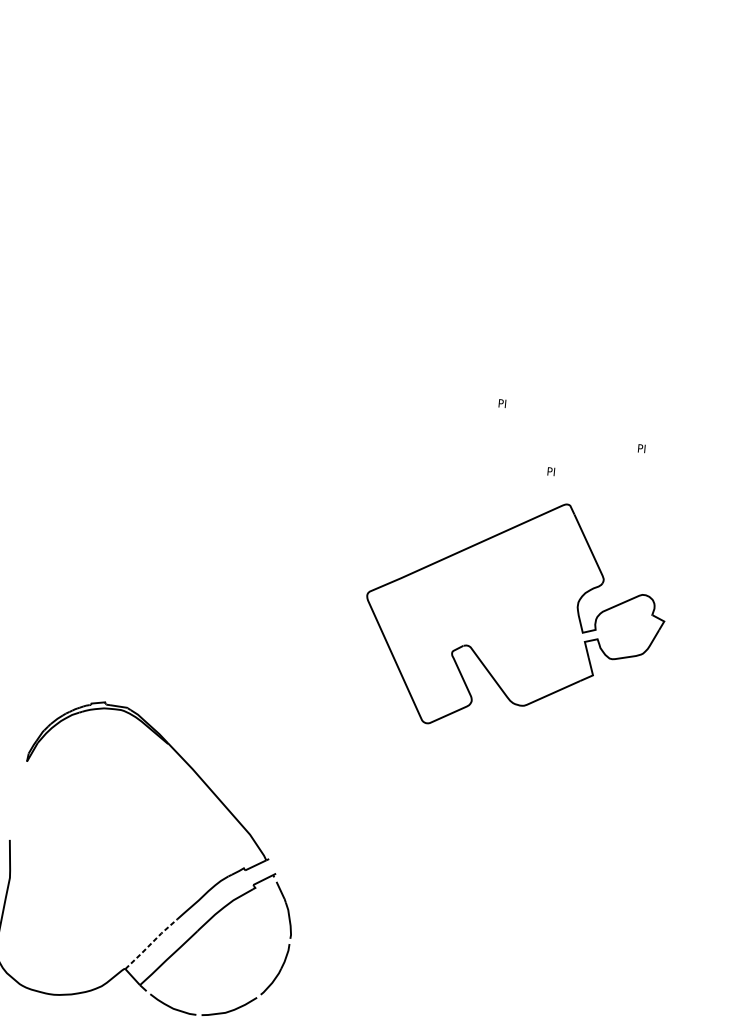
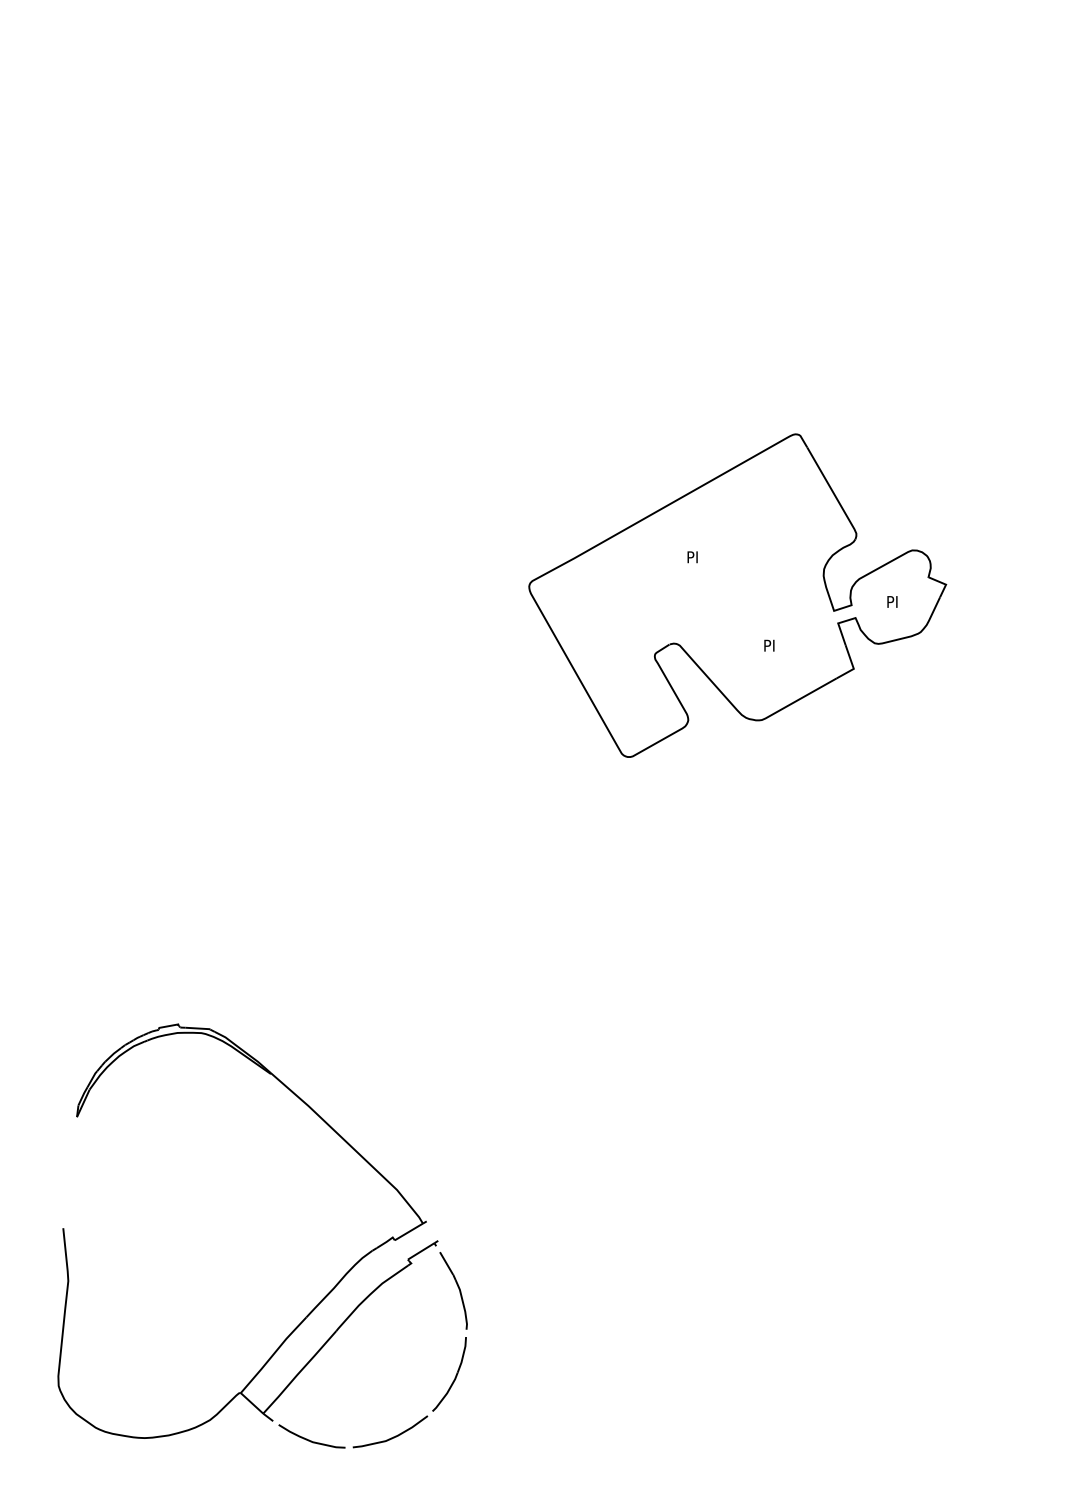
part: (515, 615) -> (737, 595), moved
line: (151, 943) -> (273, 1354), dashed -> solid

